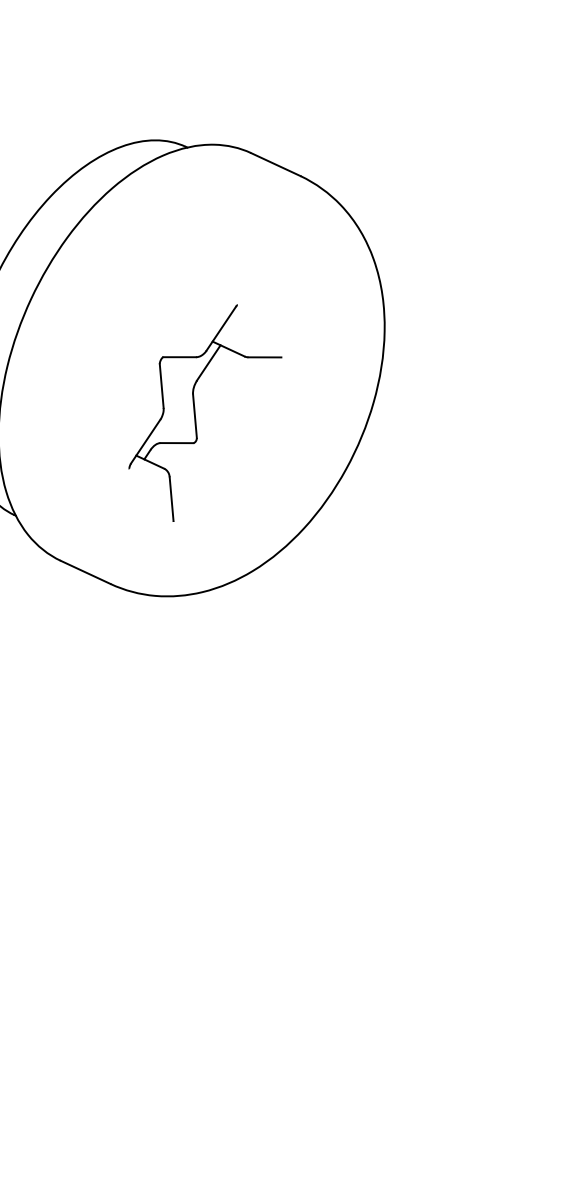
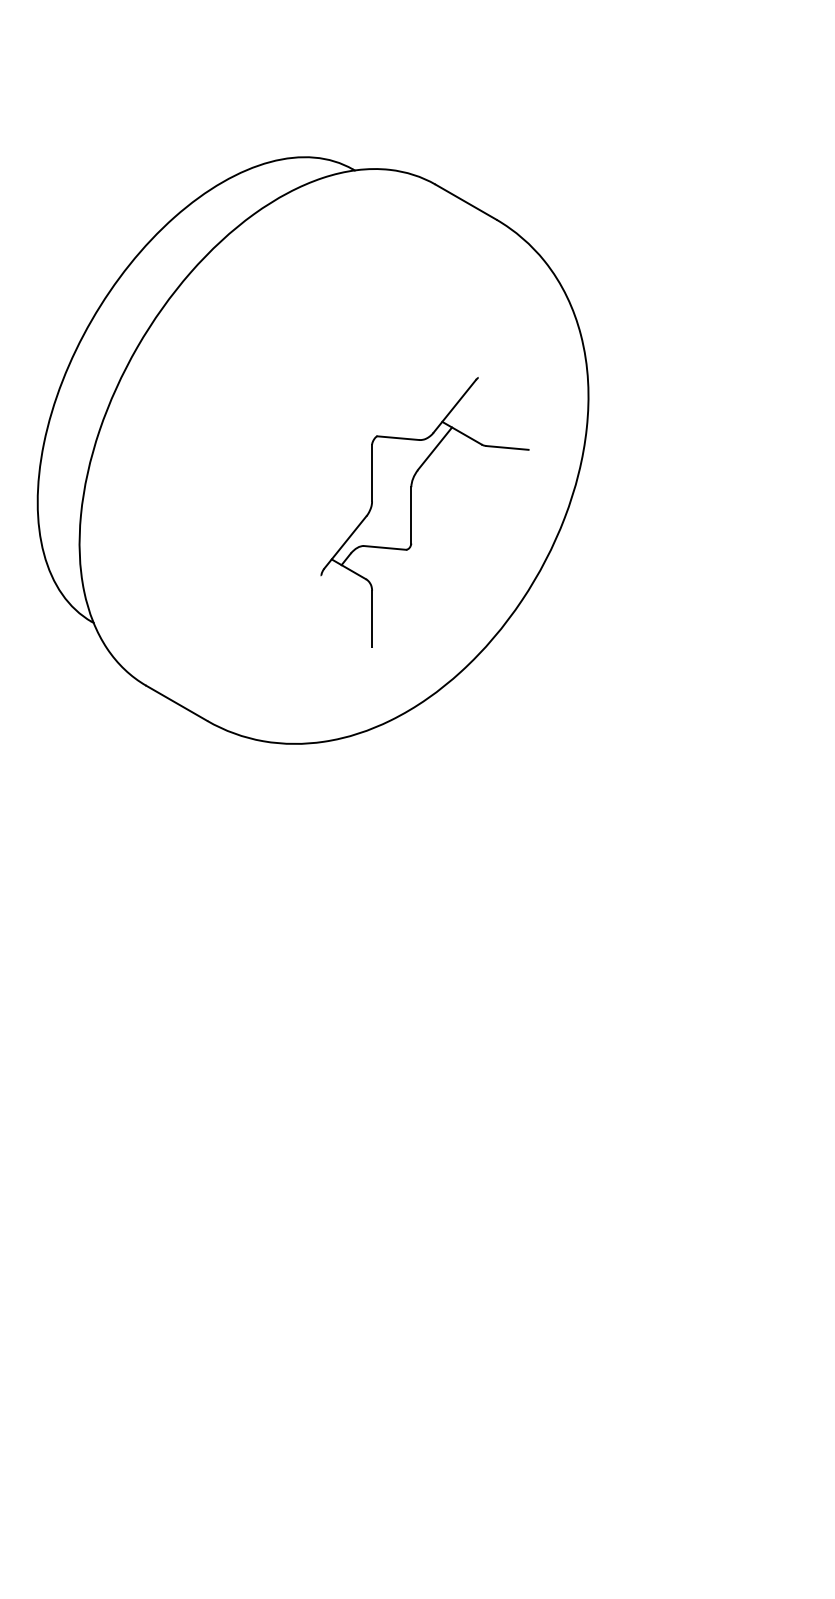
part: (194, 413) -> (411, 512), moved

